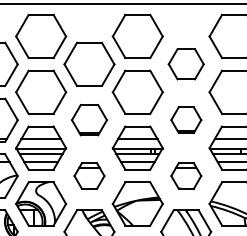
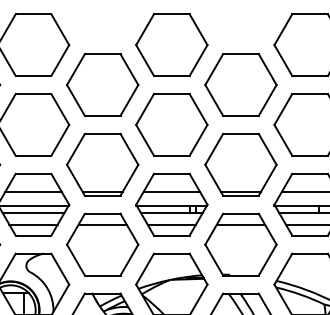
part: (186, 63) -> (241, 83), size x1.43
part: (89, 119) -> (102, 163), size x1.43
part: (186, 119) -> (241, 163), size x1.67
part: (89, 175) -> (102, 243), size x1.67
part: (186, 175) -> (241, 243), size x1.67

